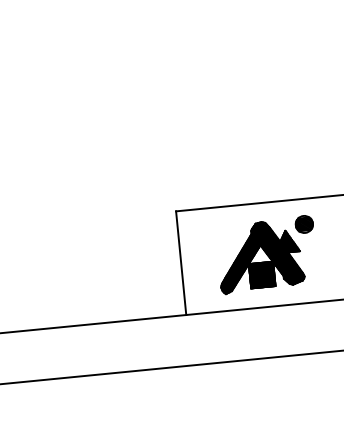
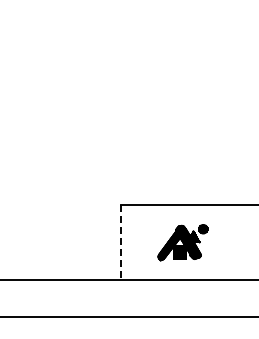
part: (266, 254) -> (182, 242), size x0.7
line: (181, 264) -> (121, 243), solid -> dashed

